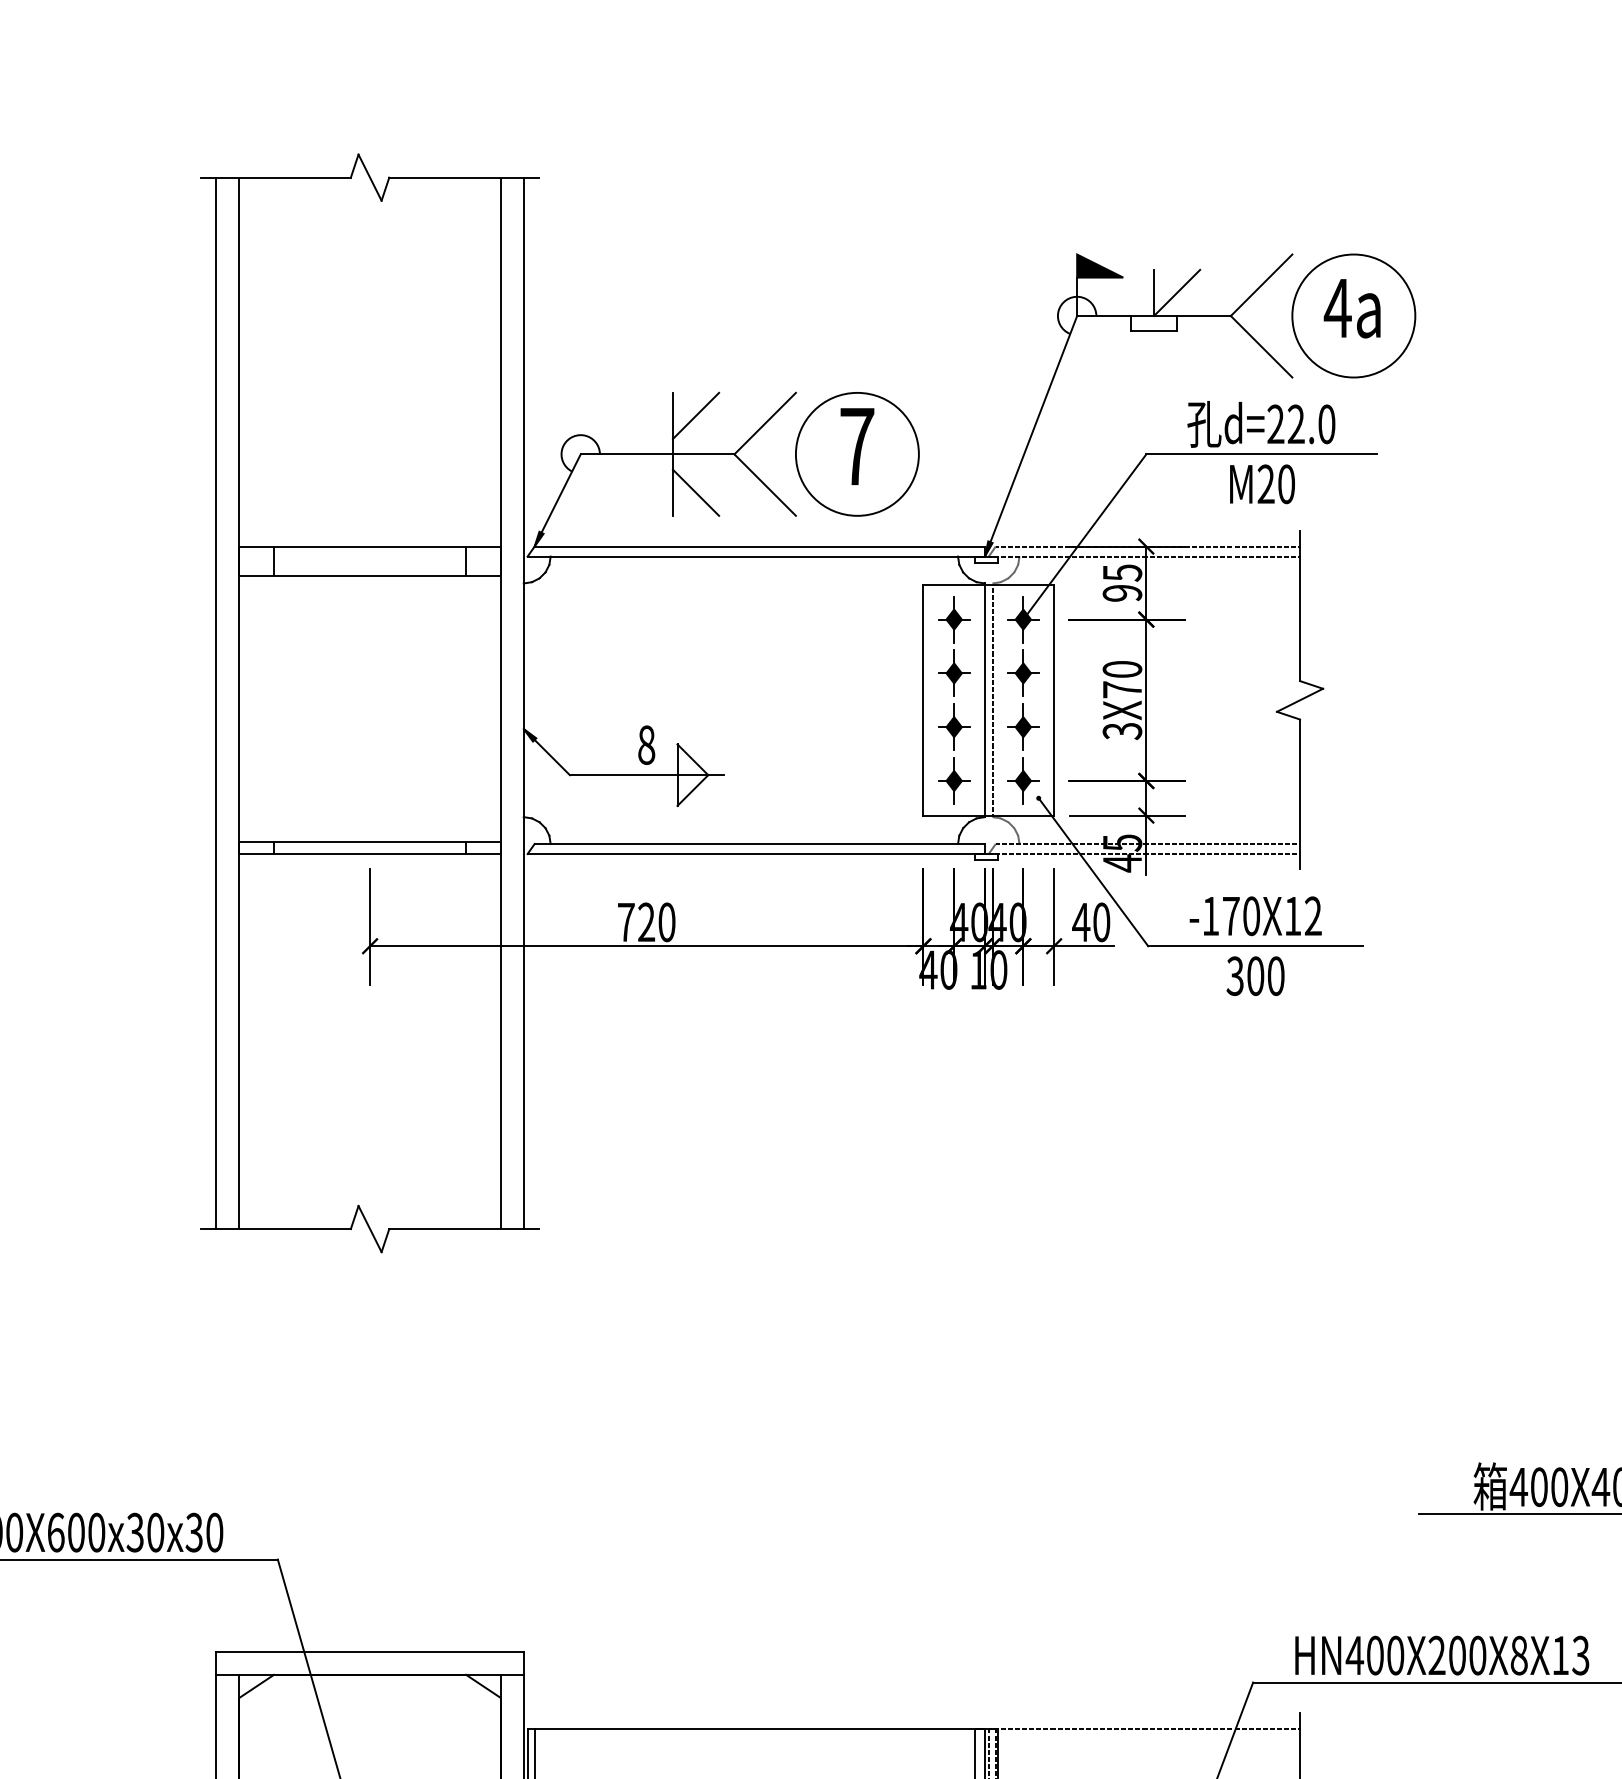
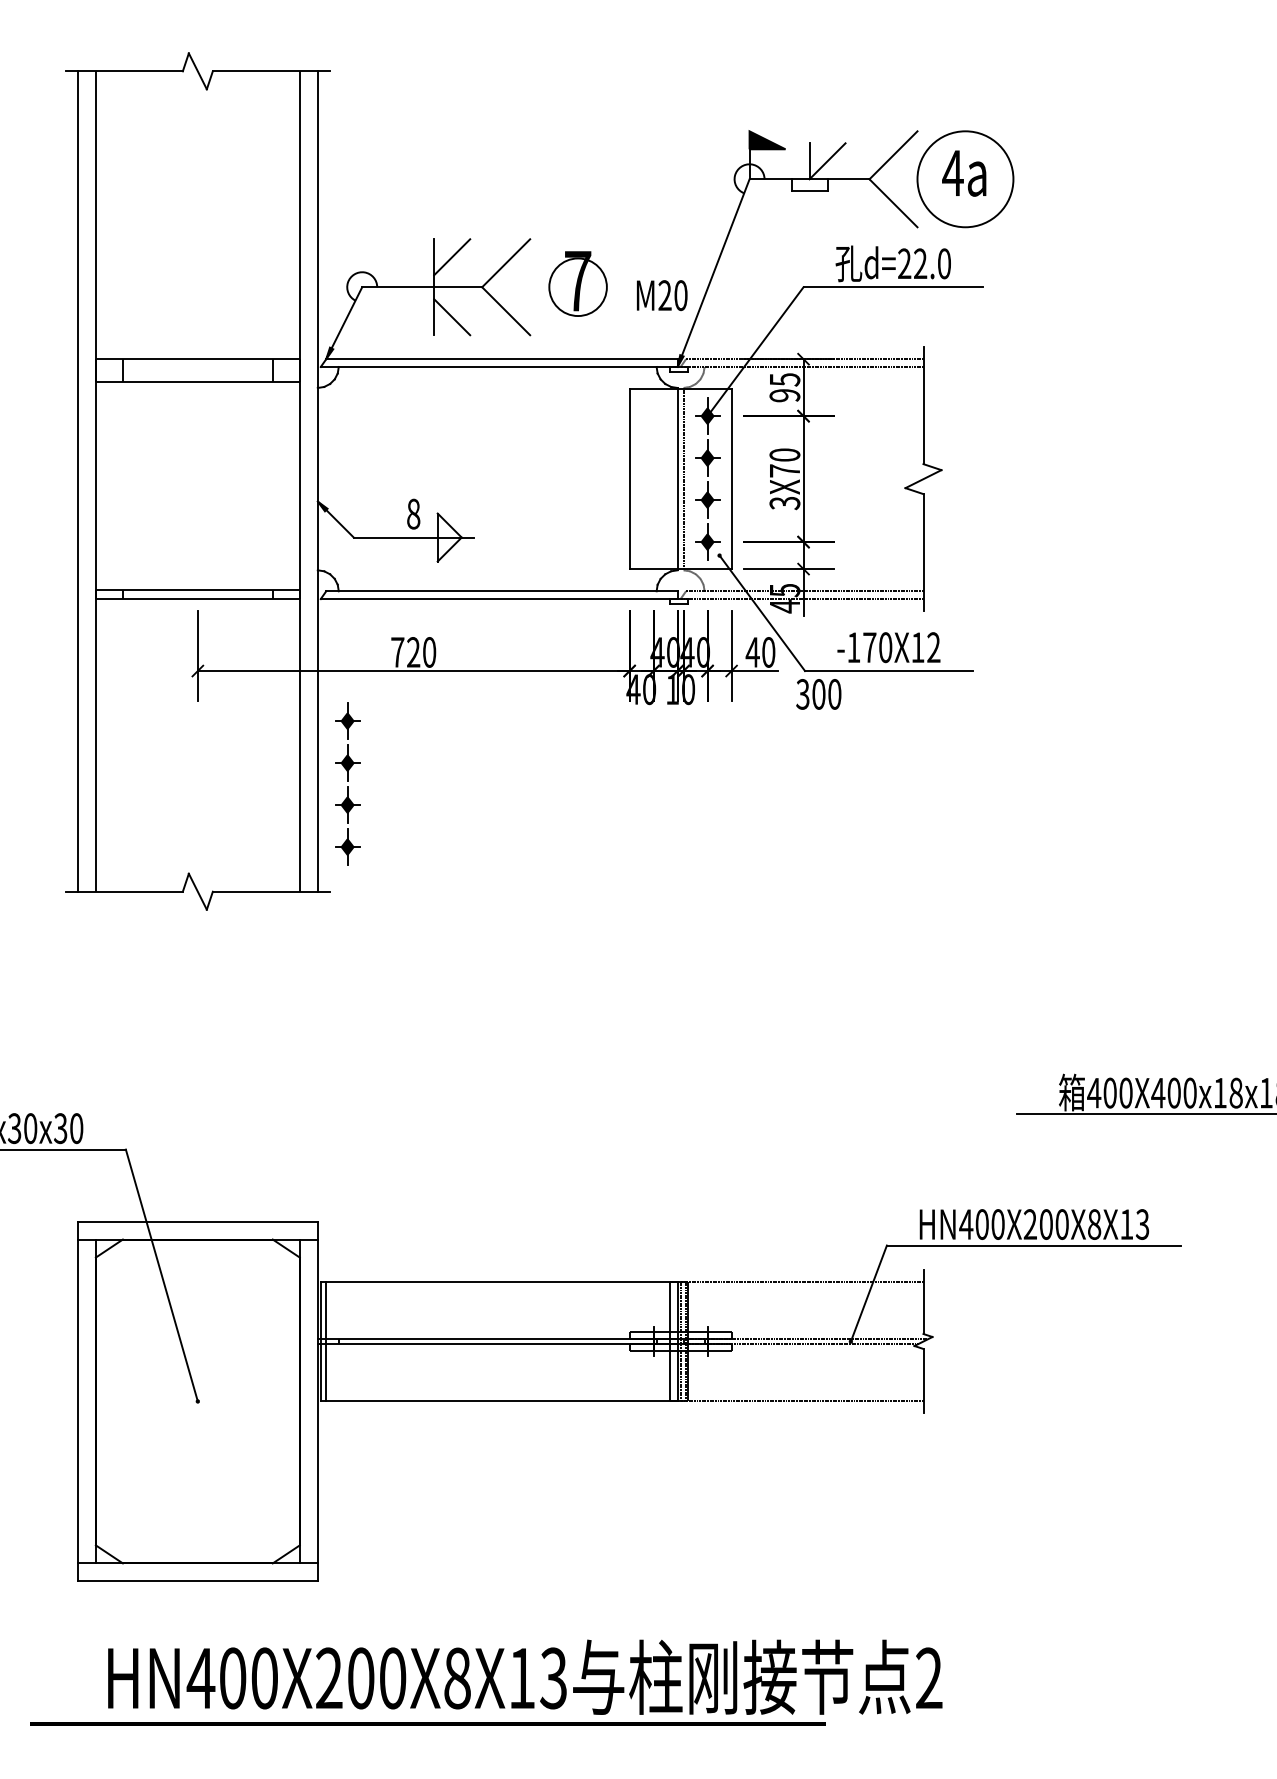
circle: (857, 454) -> (578, 287), size x0.6
text: (1262, 484) -> (662, 295), moved
part: (954, 699) -> (347, 783), moved
text: (1255, 976) -> (818, 694), moved

